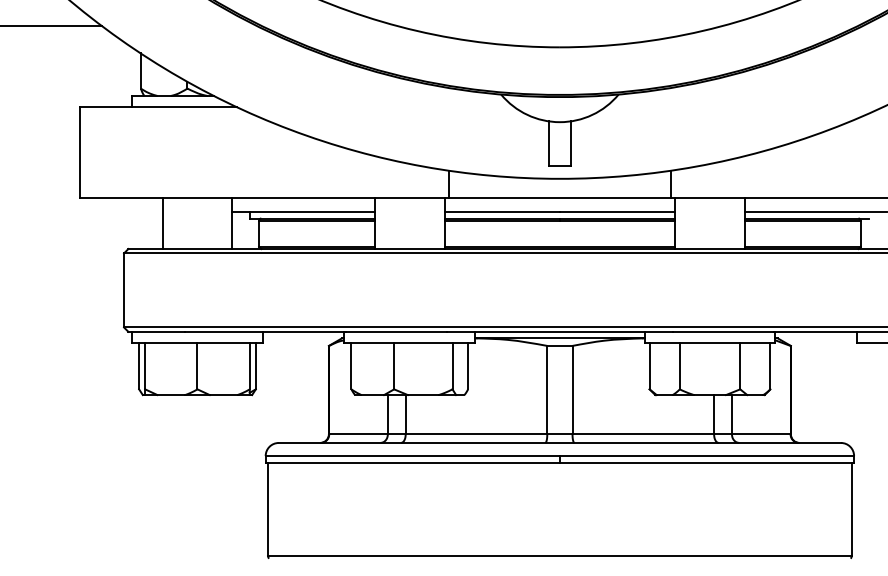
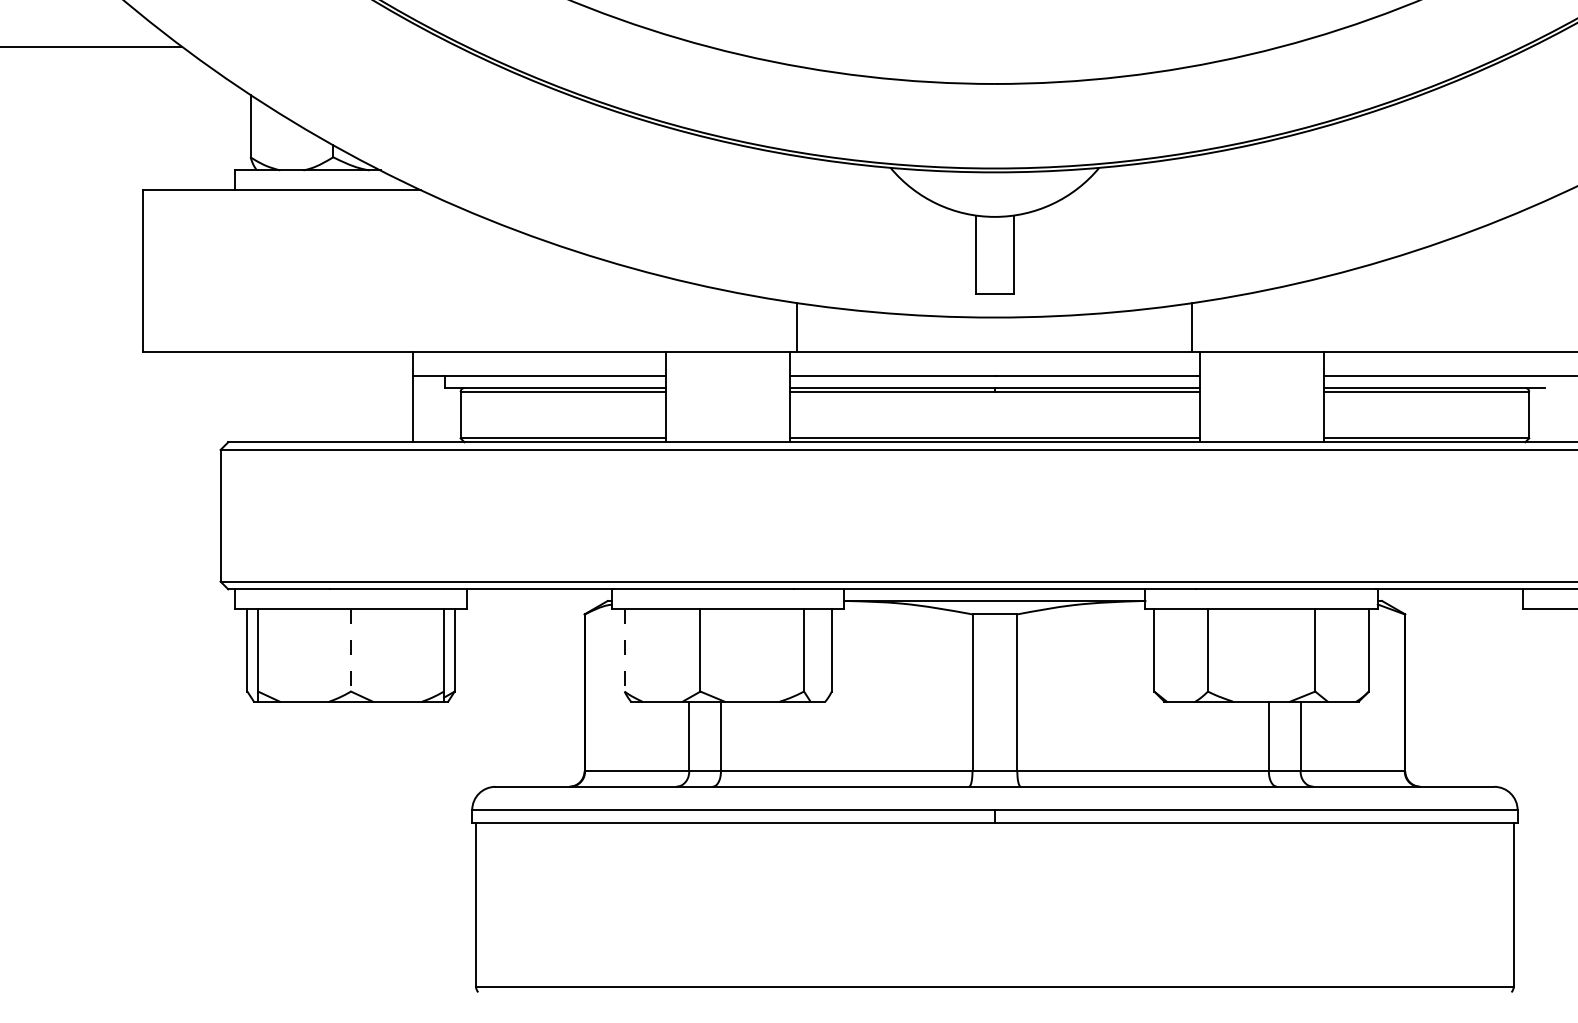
line: (162, 223) -> (288, 396), removed
line: (197, 366) -> (351, 650), solid -> dashed
line: (351, 366) -> (624, 650), solid -> dashed

